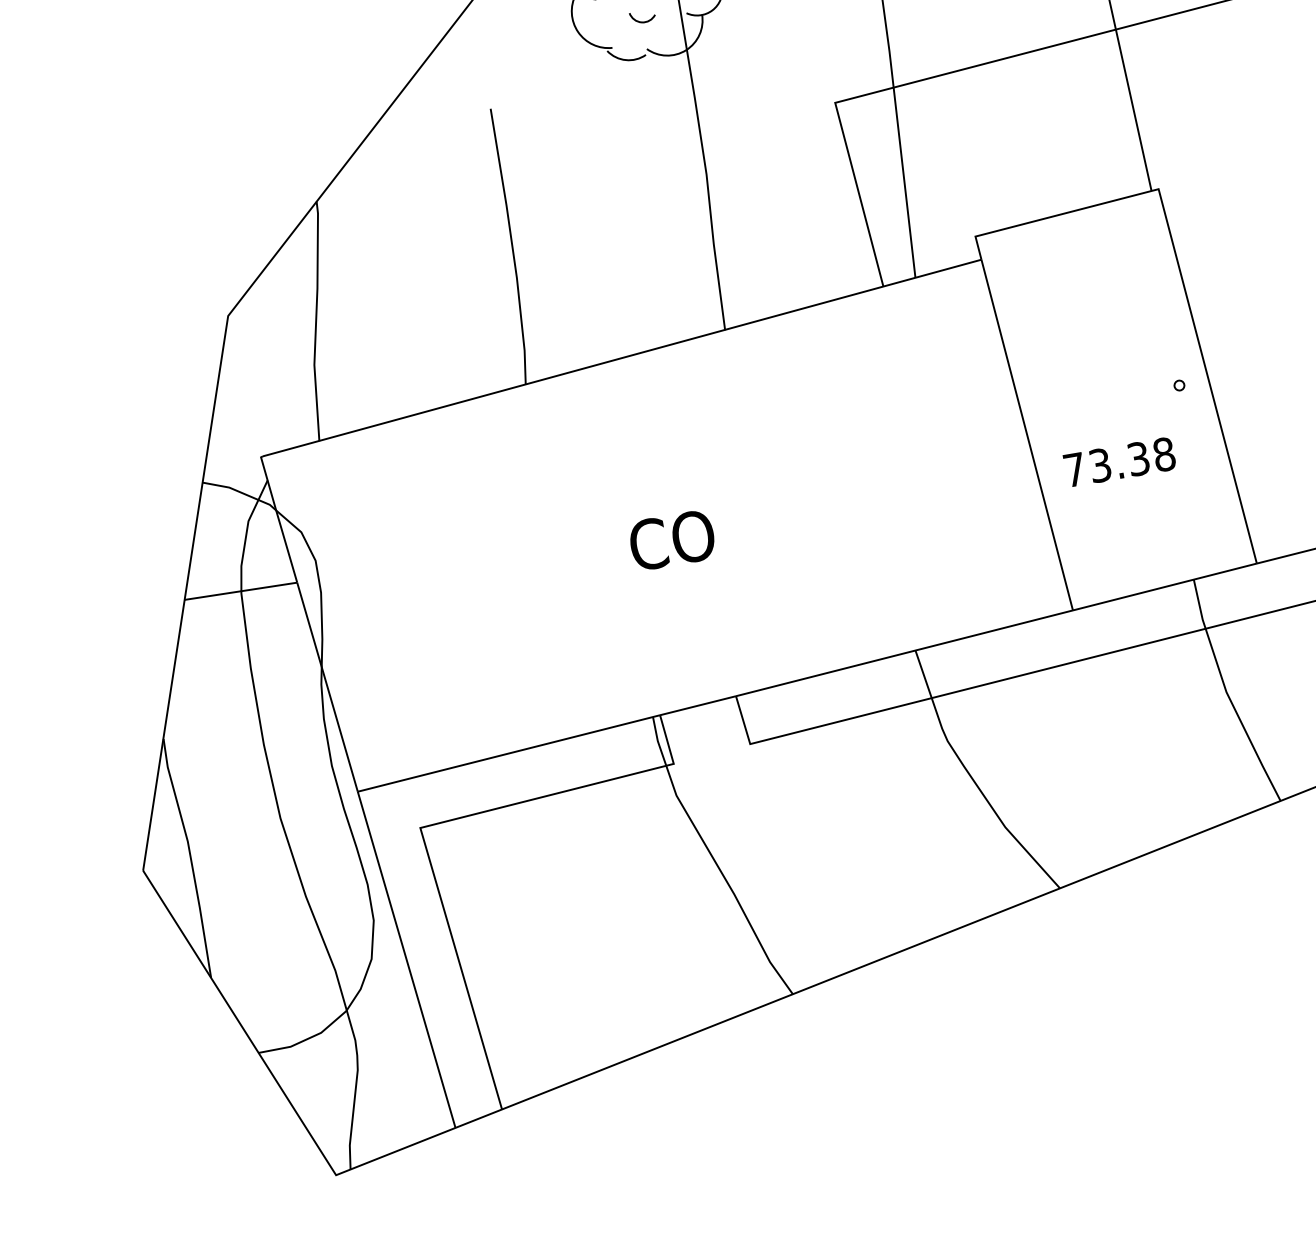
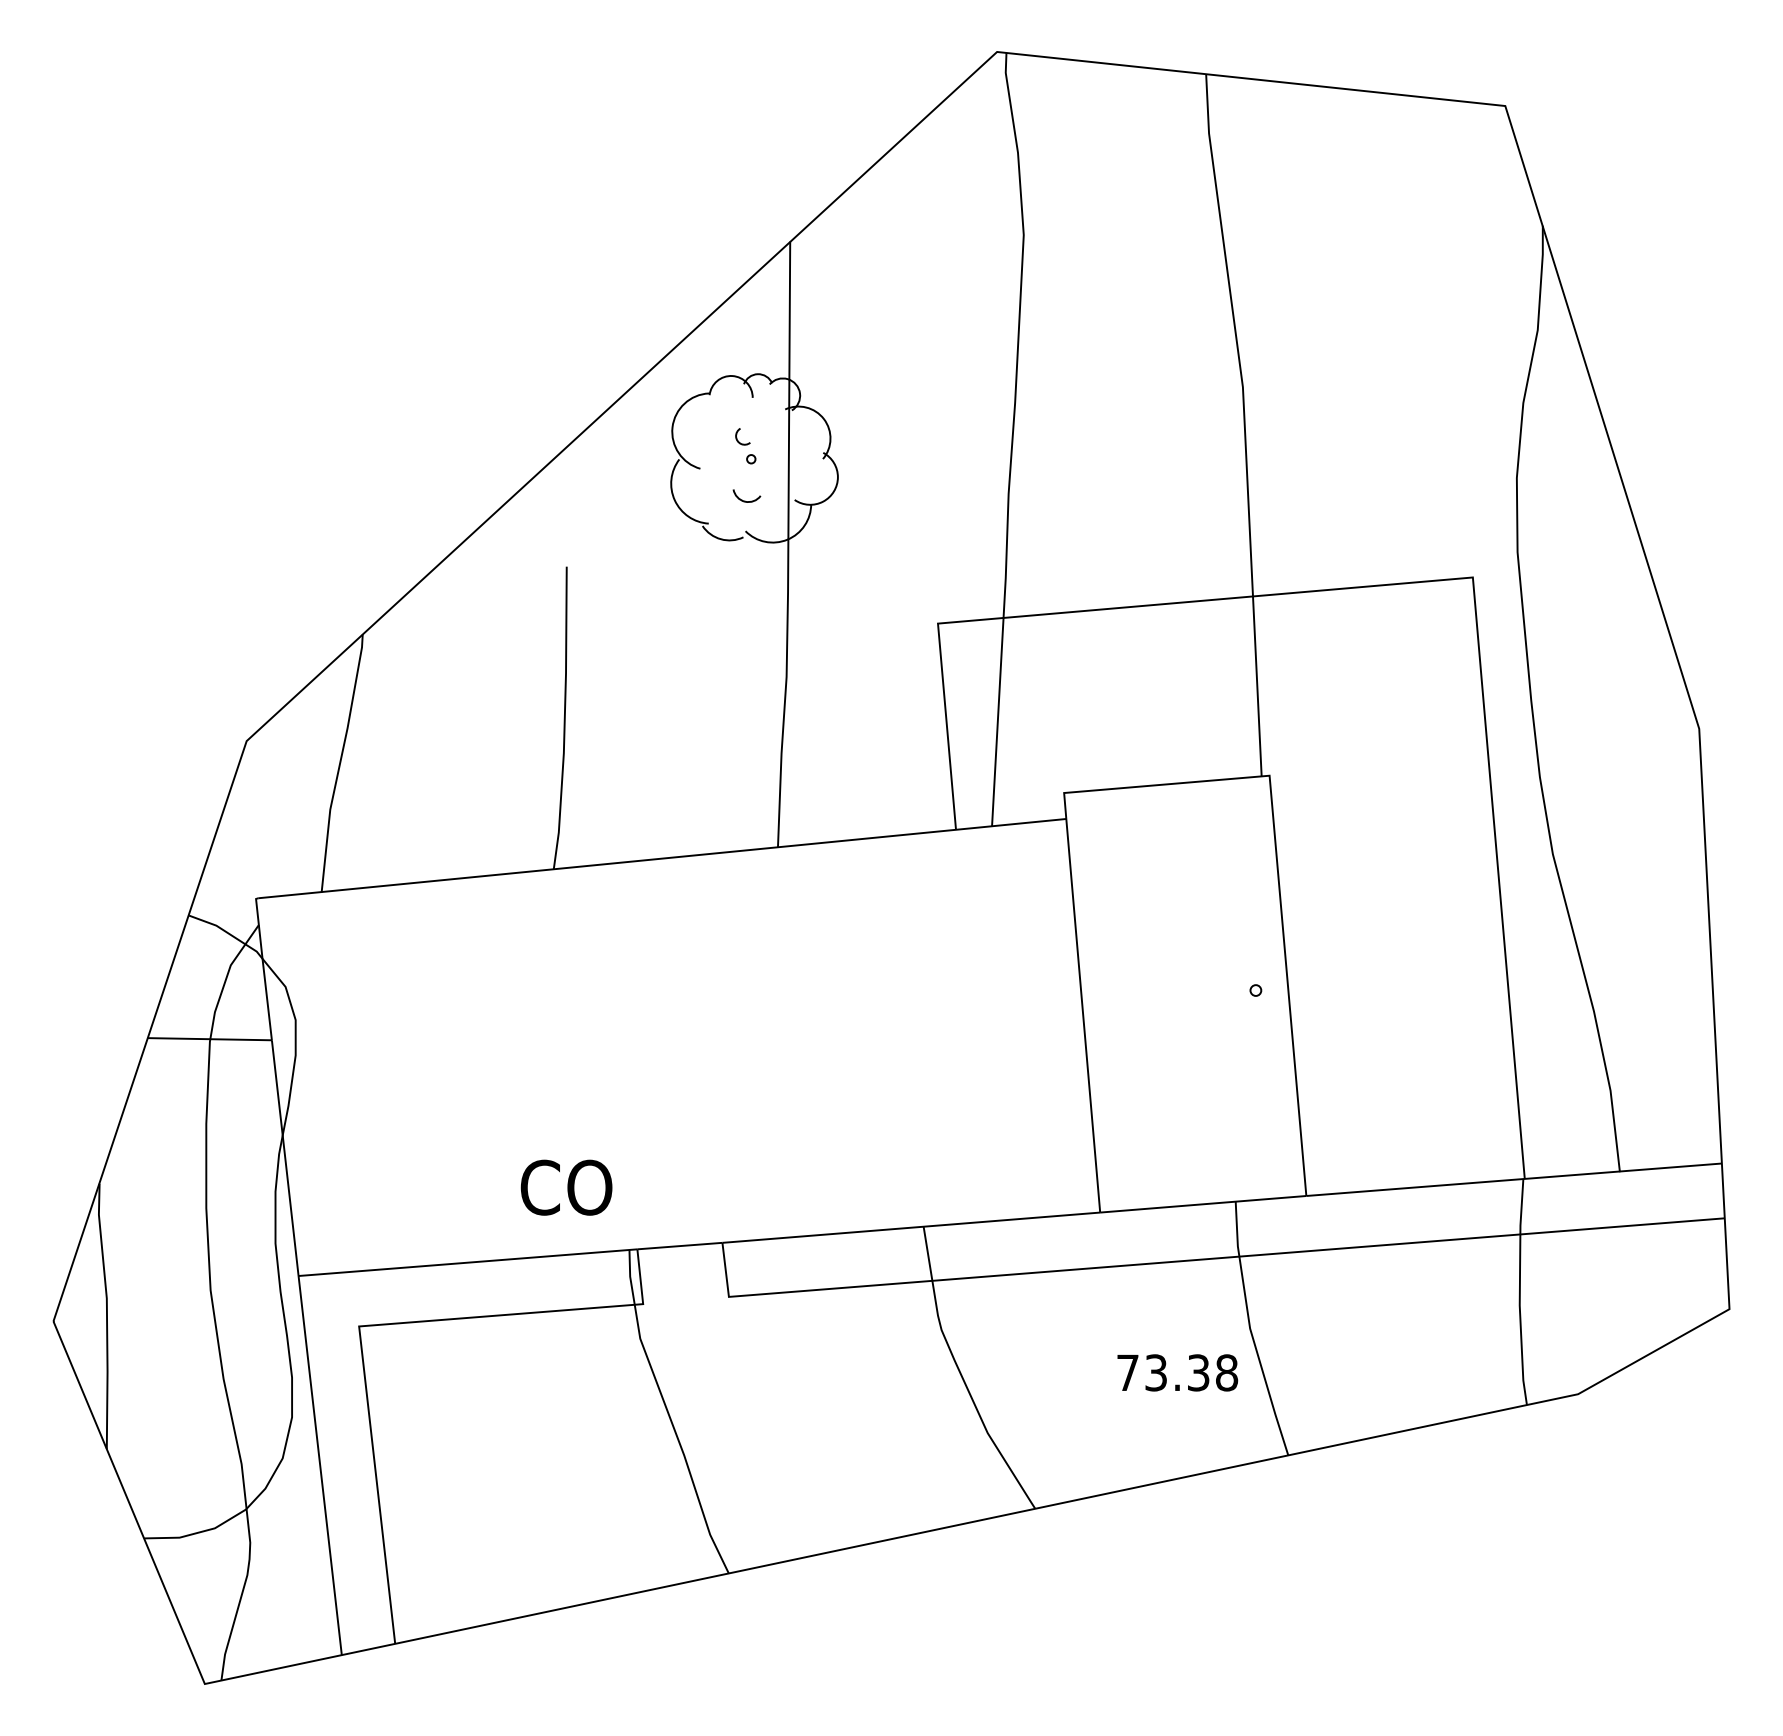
text: (1119, 461) -> (1177, 1372), moved
text: (672, 540) -> (566, 1187), moved

